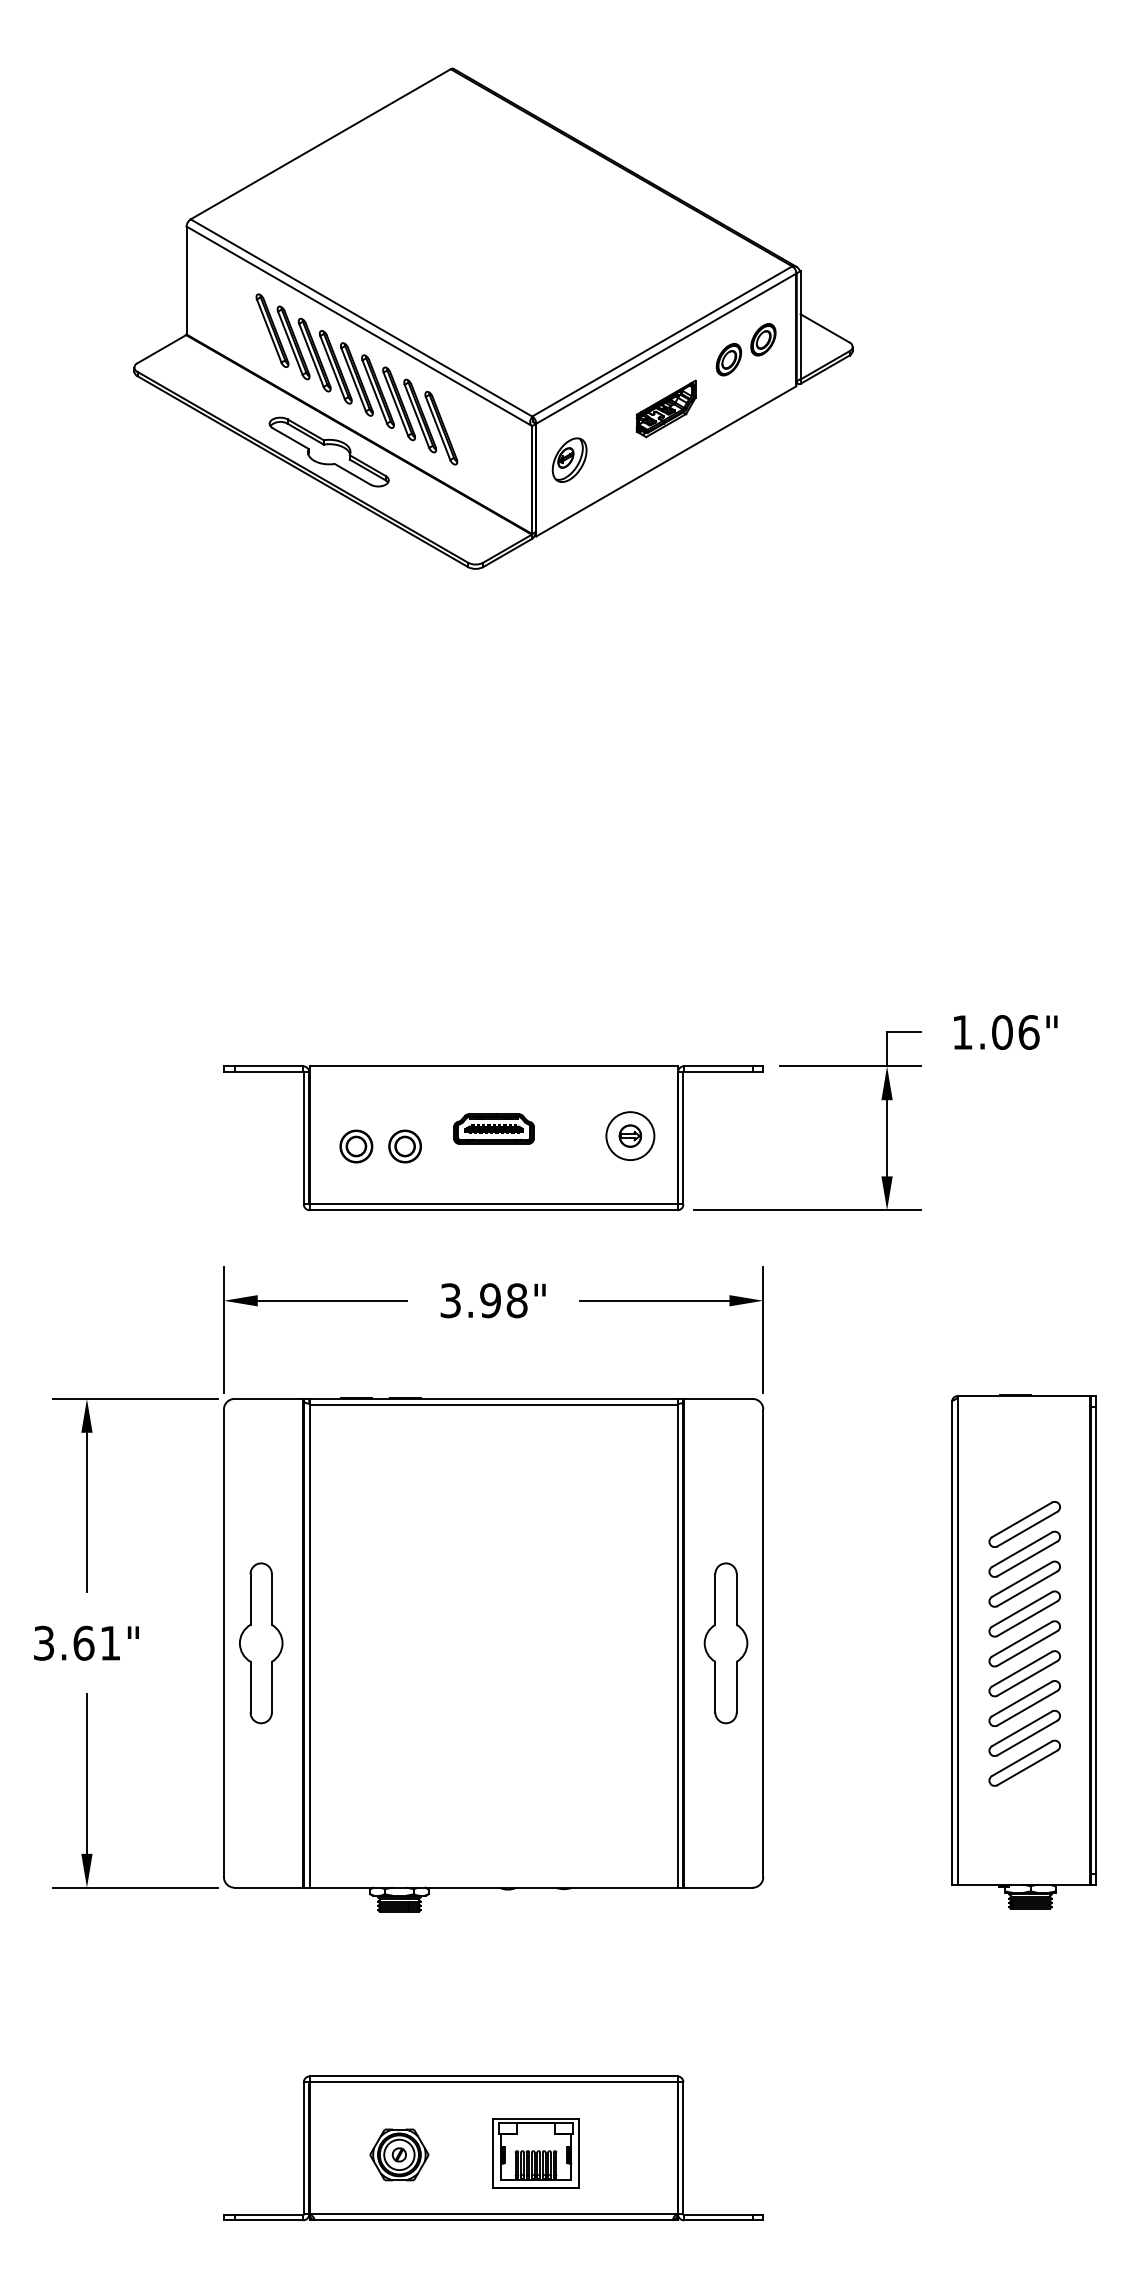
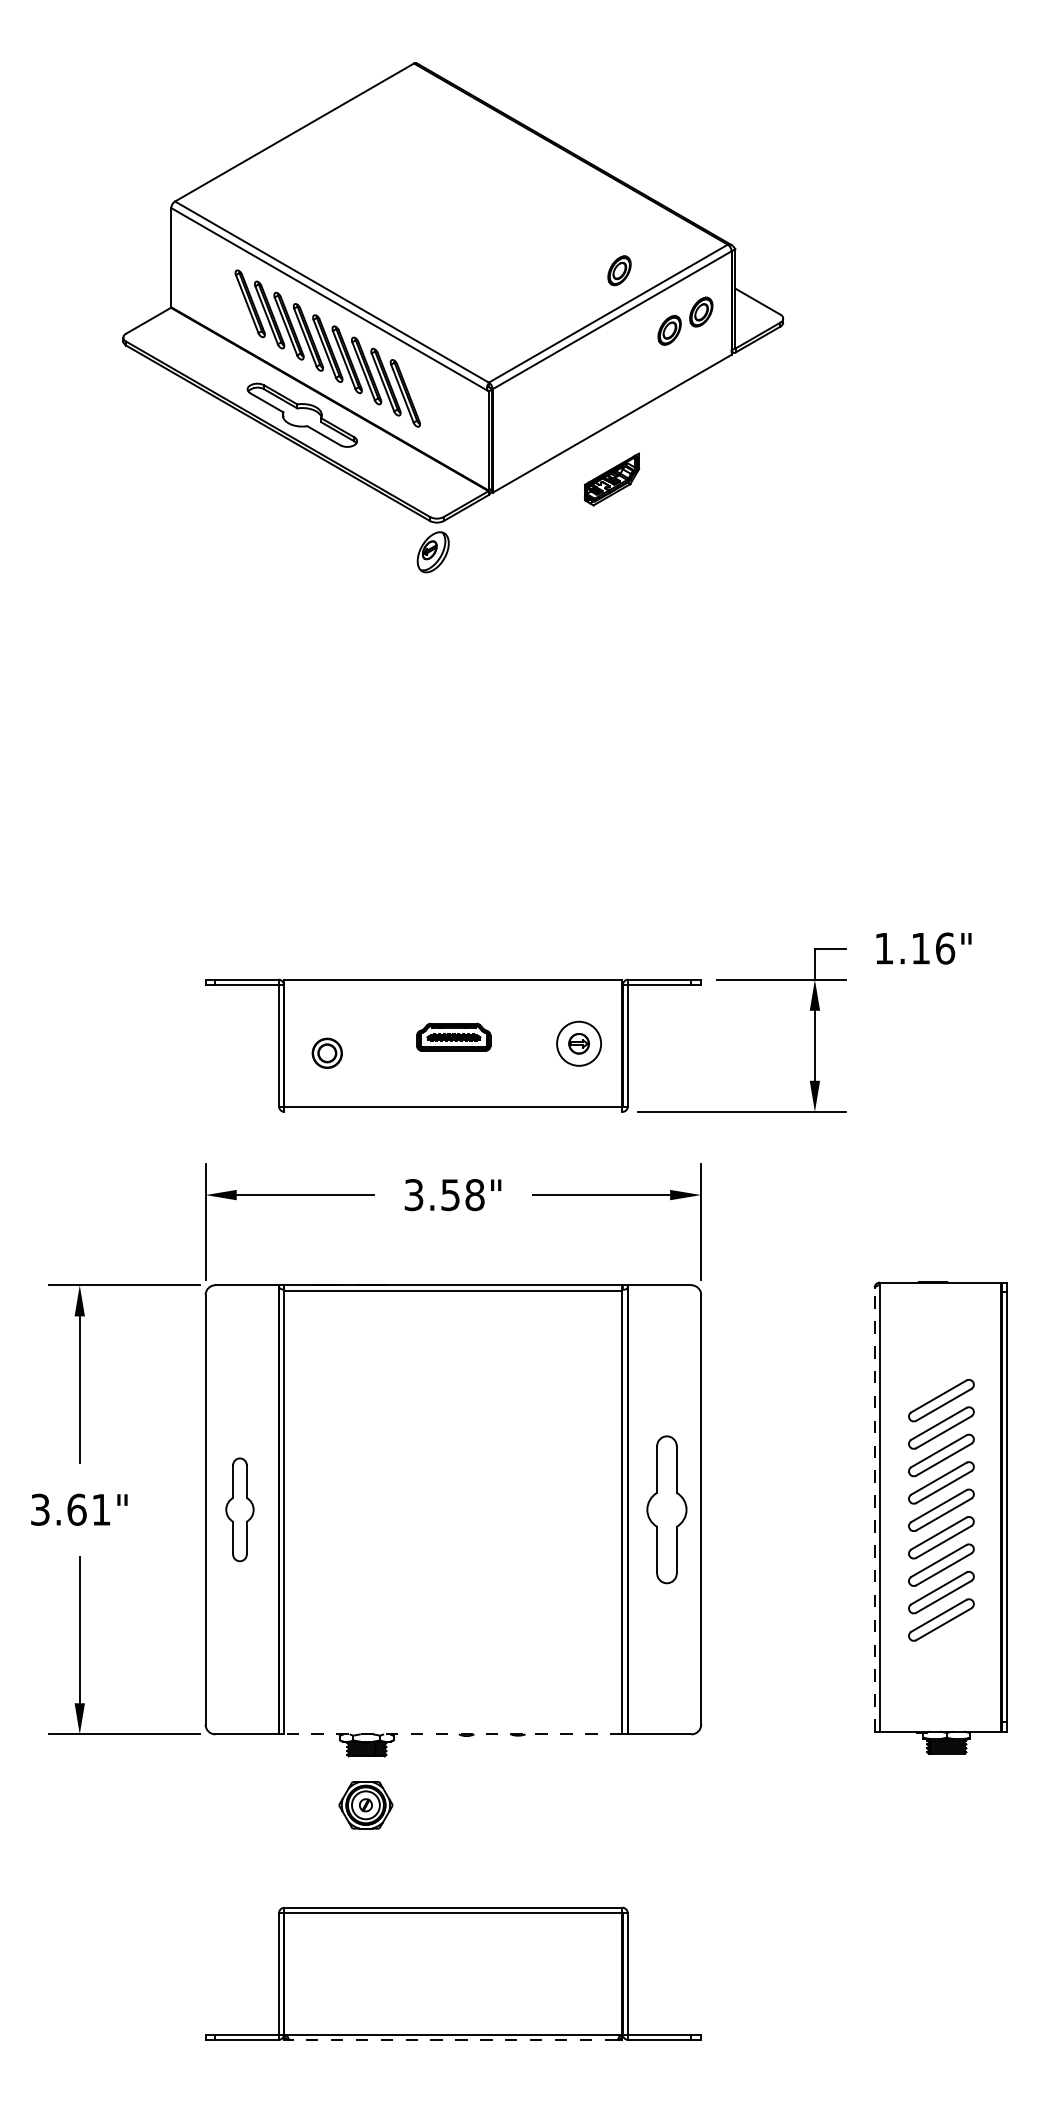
part: (674, 294) -> (619, 270), added
part: (665, 408) -> (611, 479), moved
part: (569, 459) -> (433, 551), moved
text: (1002, 1032) -> (920, 948), 1.06" -> 1.16"
part: (404, 1146) -> (371, 1053), removed
line: (493, 1210) -> (453, 1112), removed
text: (490, 1300) -> (450, 1194), 3.98" -> 3.58"
line: (952, 1642) -> (875, 1509), solid -> dashed
part: (261, 1643) -> (240, 1509), size x0.7
line: (493, 1887) -> (453, 1734), solid -> dashed
part: (535, 2153) -> (491, 1978), removed
part: (399, 2154) -> (366, 1804), moved
line: (493, 2220) -> (453, 2040), solid -> dashed

